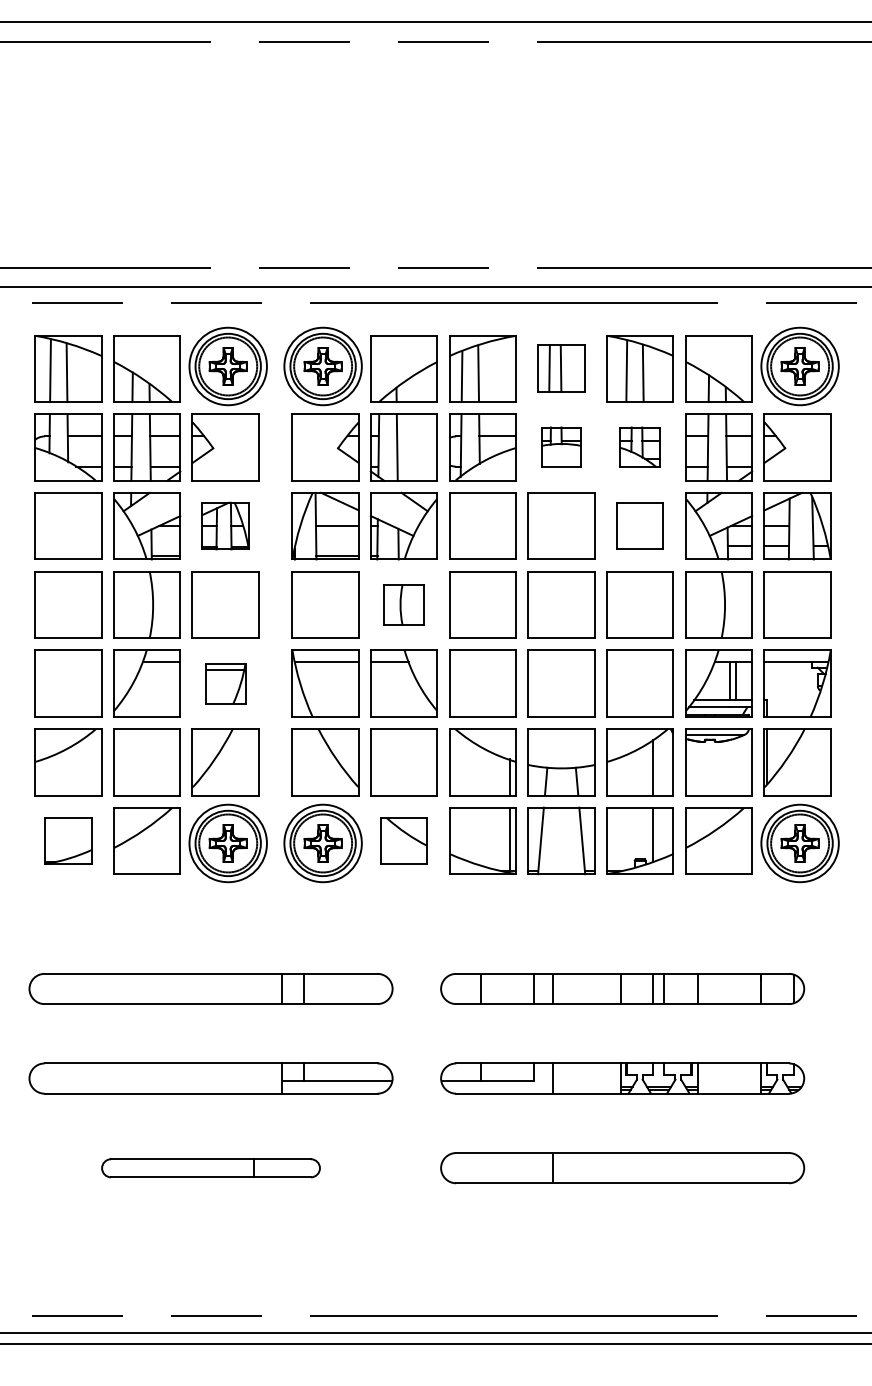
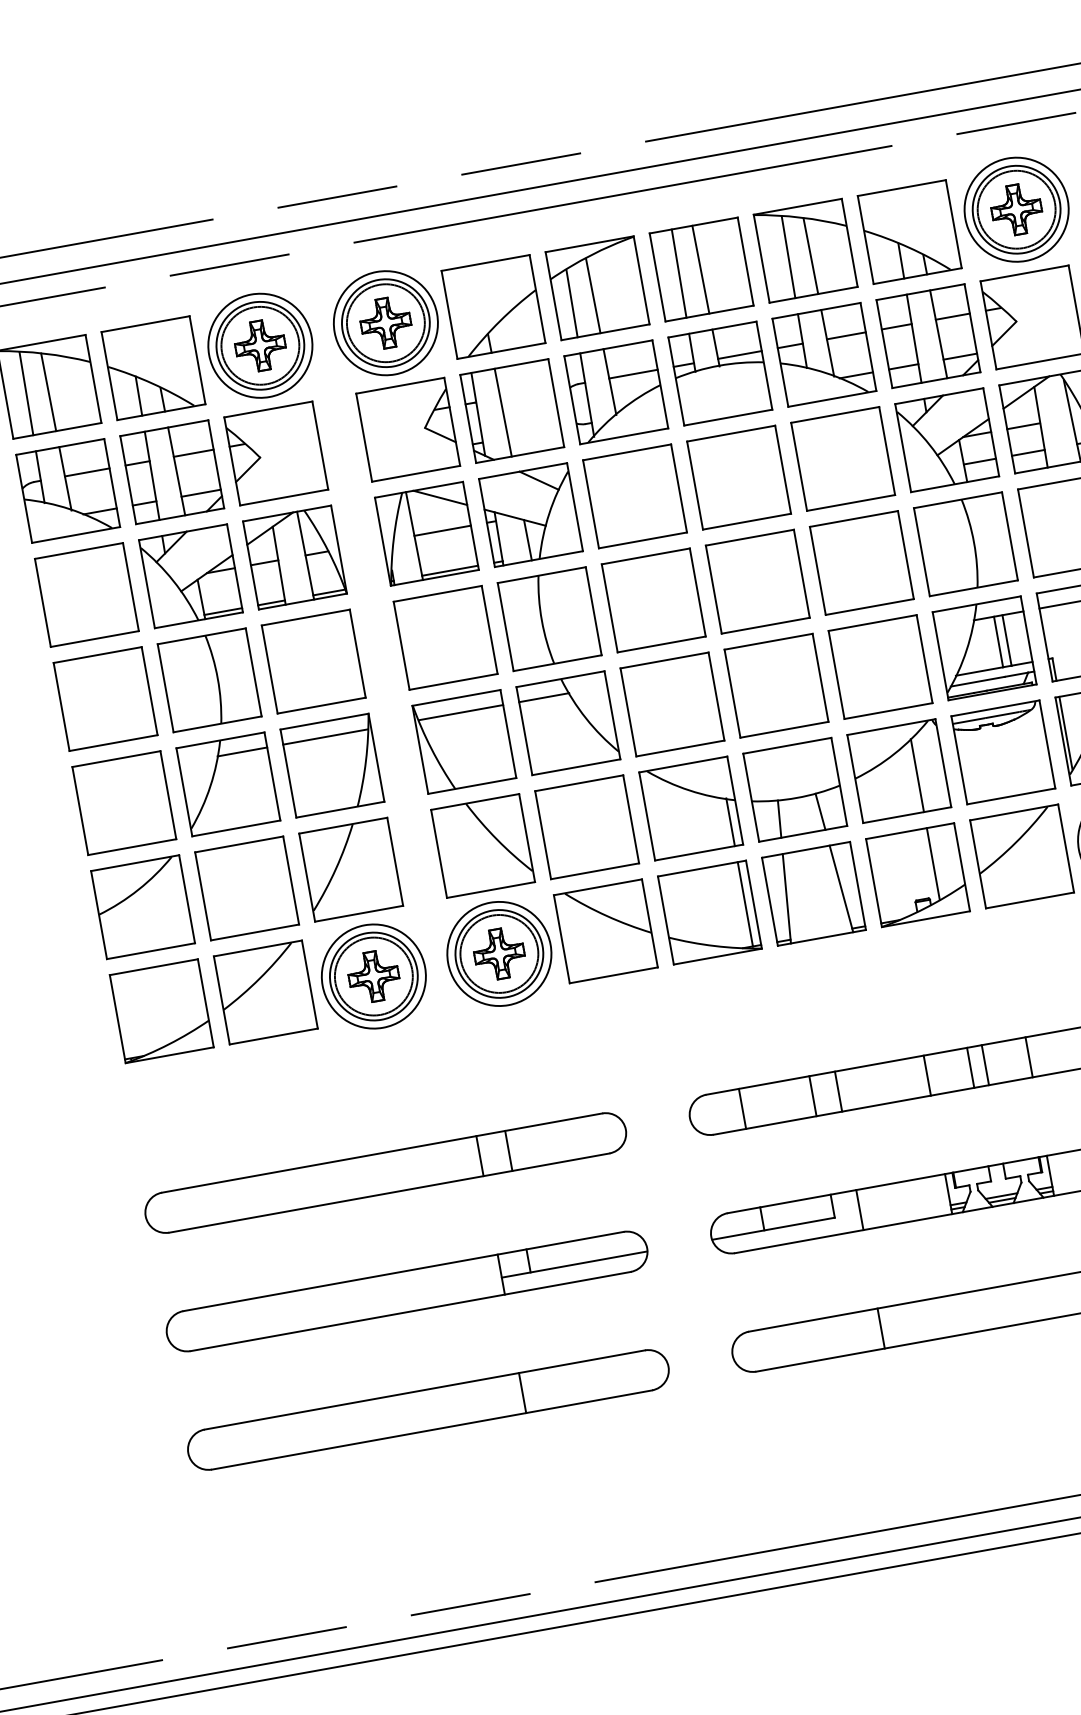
part: (561, 368) -> (701, 269), size x1.43
part: (561, 447) -> (720, 373), size x1.67
part: (639, 447) -> (823, 355), size x1.67
part: (225, 525) -> (294, 556), size x1.43
part: (639, 525) -> (842, 458), size x1.43
part: (403, 604) -> (548, 618), size x1.67
part: (225, 683) -> (332, 765), size x1.67
part: (68, 840) -> (161, 1010), size x1.43
part: (403, 840) -> (604, 930), size x1.43
part: (210, 1168) -> (427, 1410), size x1.67

